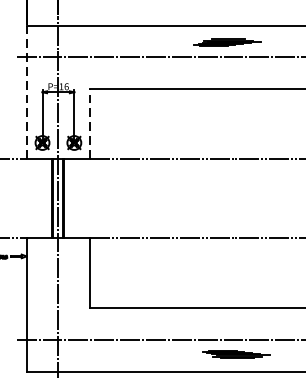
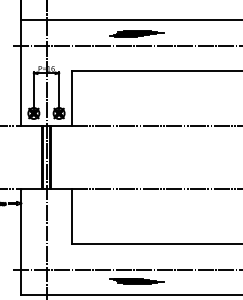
part: (227, 42) -> (136, 33), moved
line: (26, 92) -> (21, 73), dashed -> solid
line: (89, 124) -> (71, 98), dashed -> solid
part: (236, 354) -> (136, 281), moved

